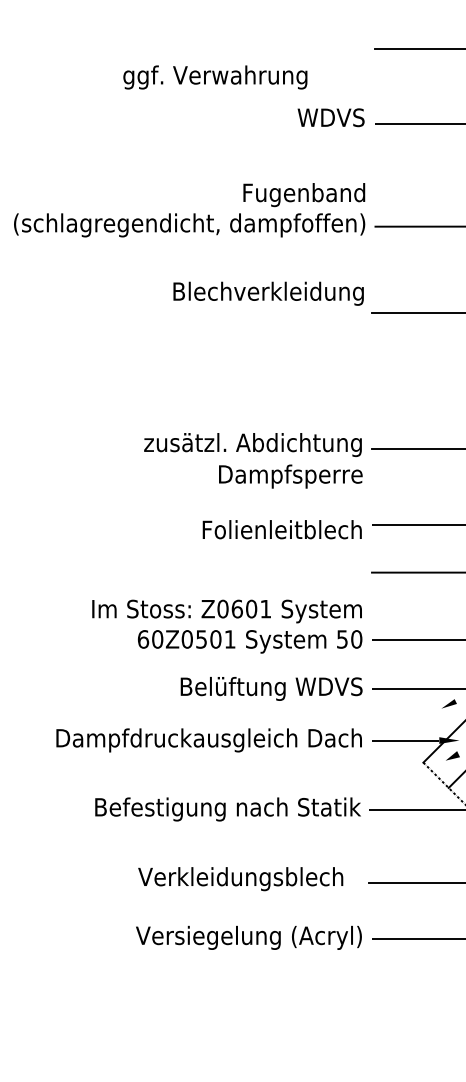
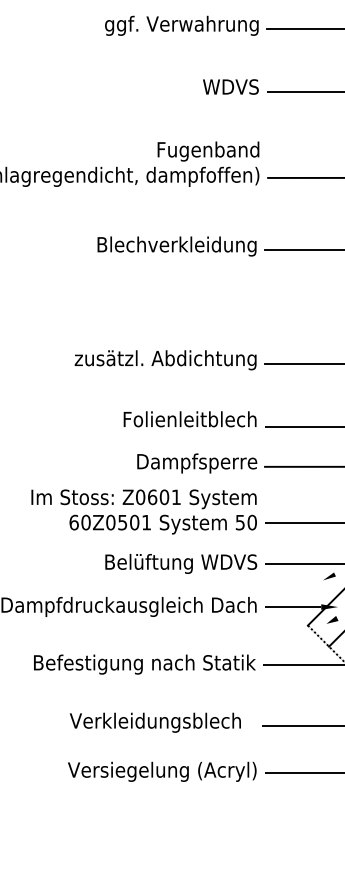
text: (215, 77) -> (181, 25), moved
text: (268, 293) -> (176, 246), moved
text: (290, 476) -> (196, 463), moved
text: (281, 529) -> (189, 419), moved

